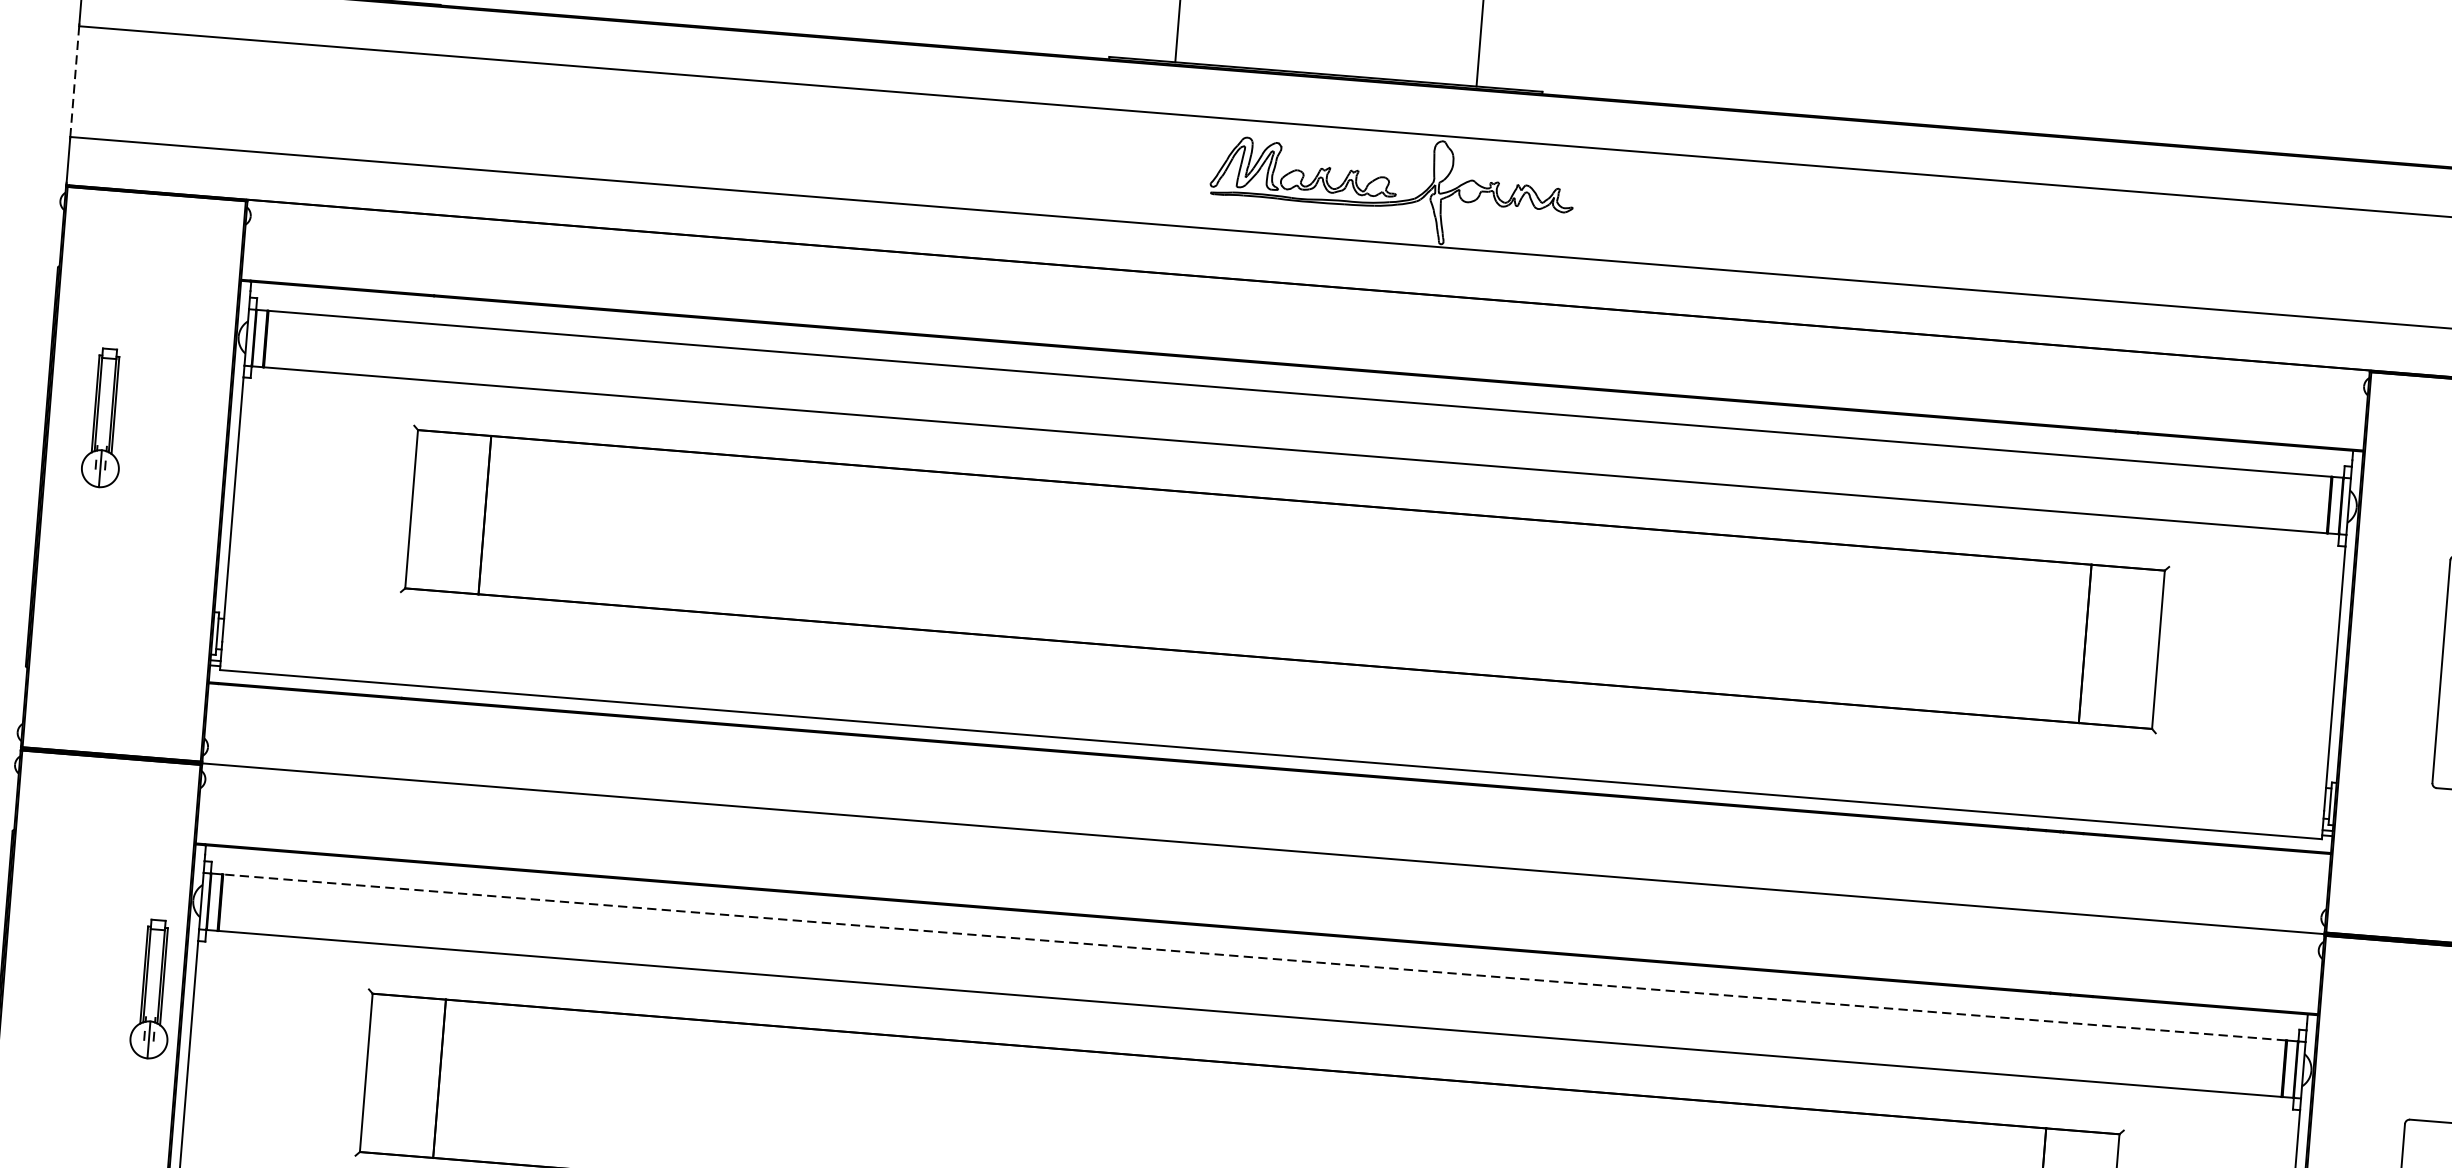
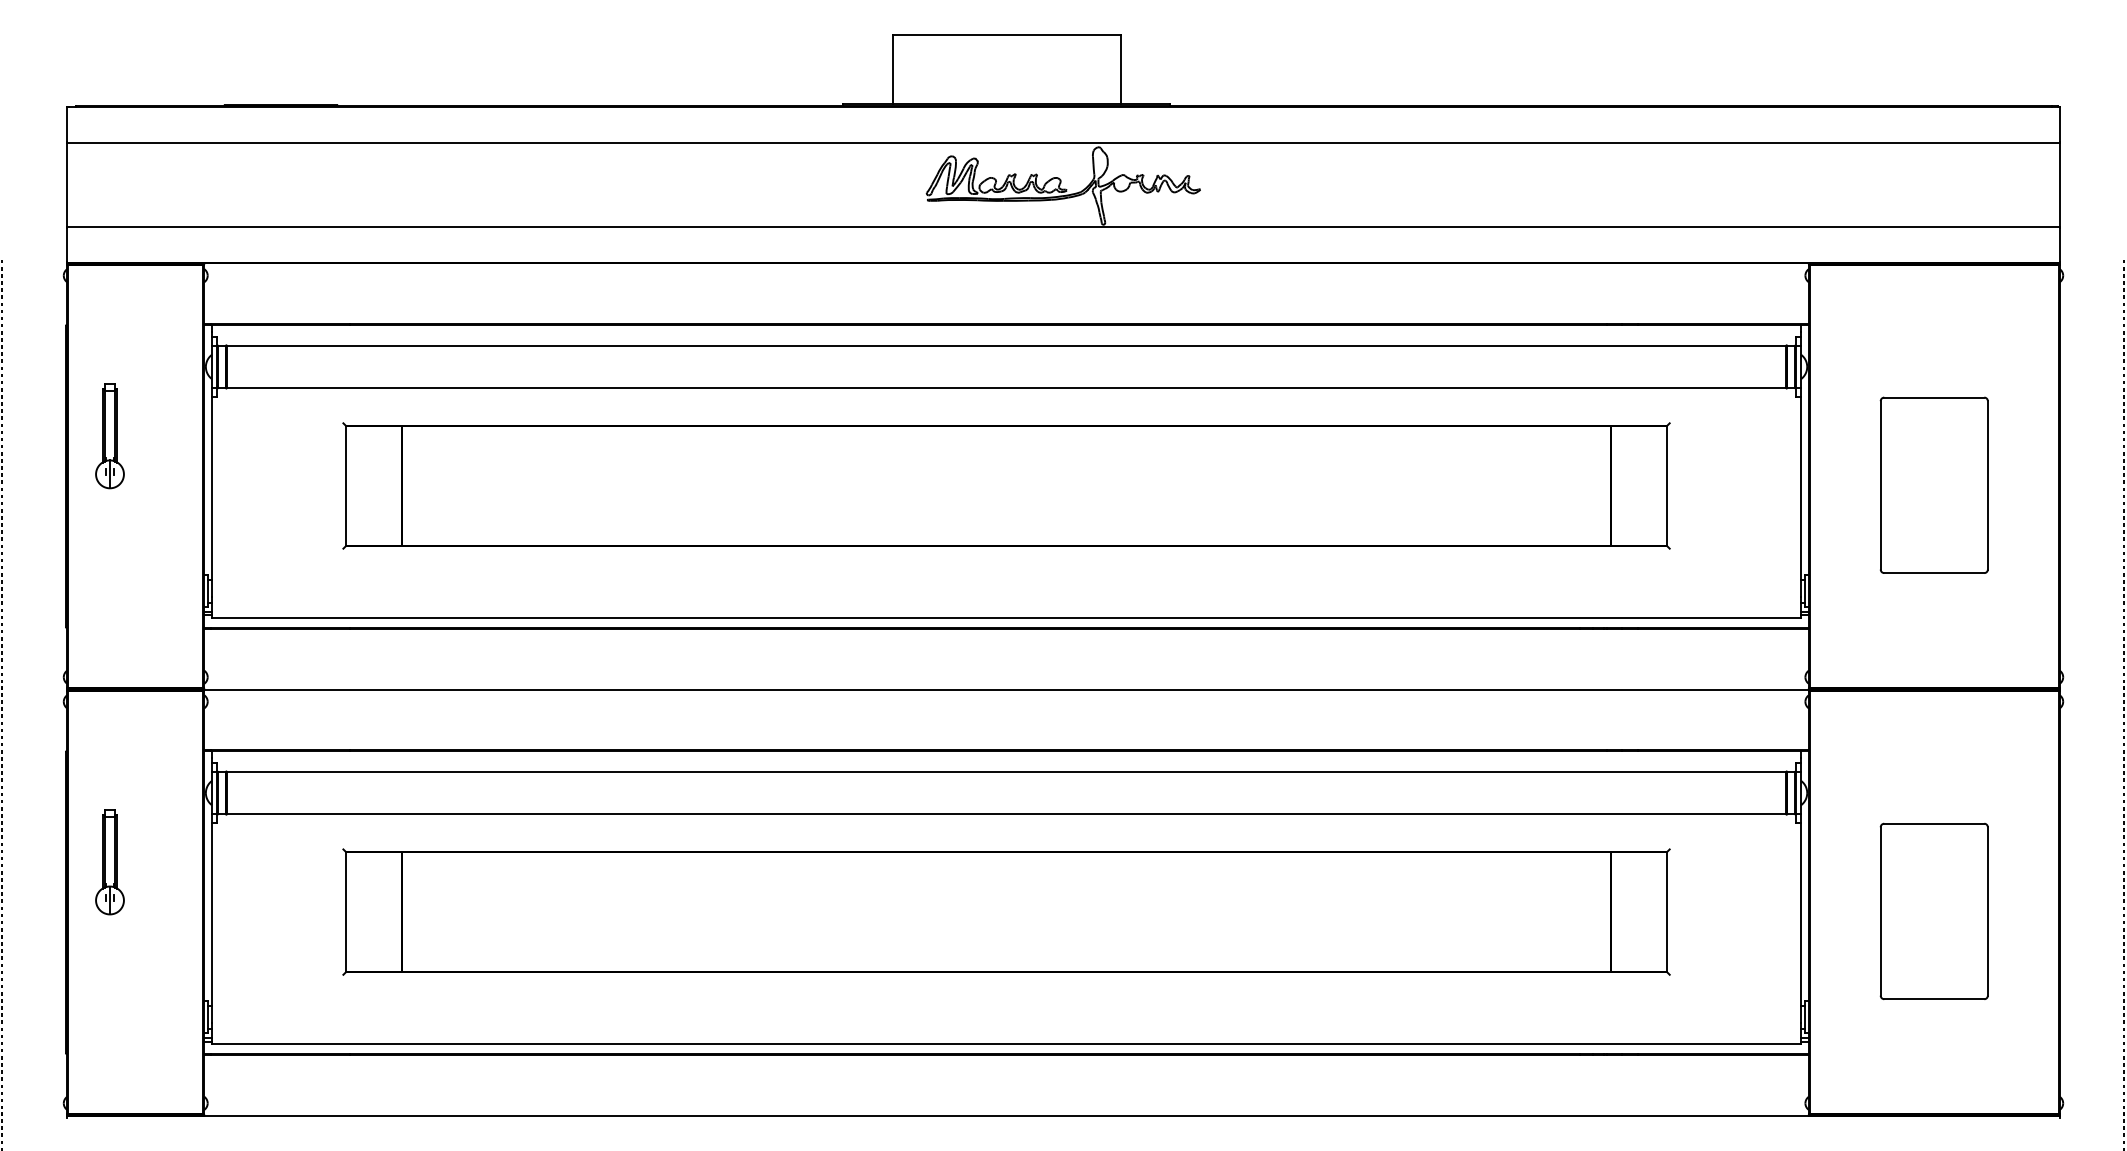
line: (74, 82) -> (67, 185), dashed -> solid
line: (1254, 957) -> (1006, 771), dashed -> solid
part: (152, 989) -> (109, 862), moved

